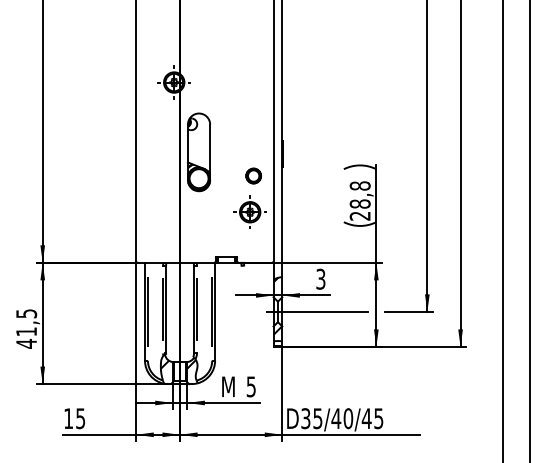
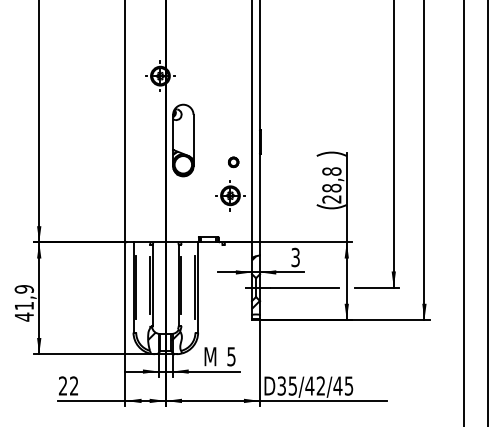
part: (253, 175) -> (233, 161), size x0.7
text: (26, 313) -> (24, 289), 41,5 -> 41,9
text: (74, 418) -> (68, 385), 15 -> 22
text: (348, 418) -> (321, 385), D35/40/45 -> D35/42/45

